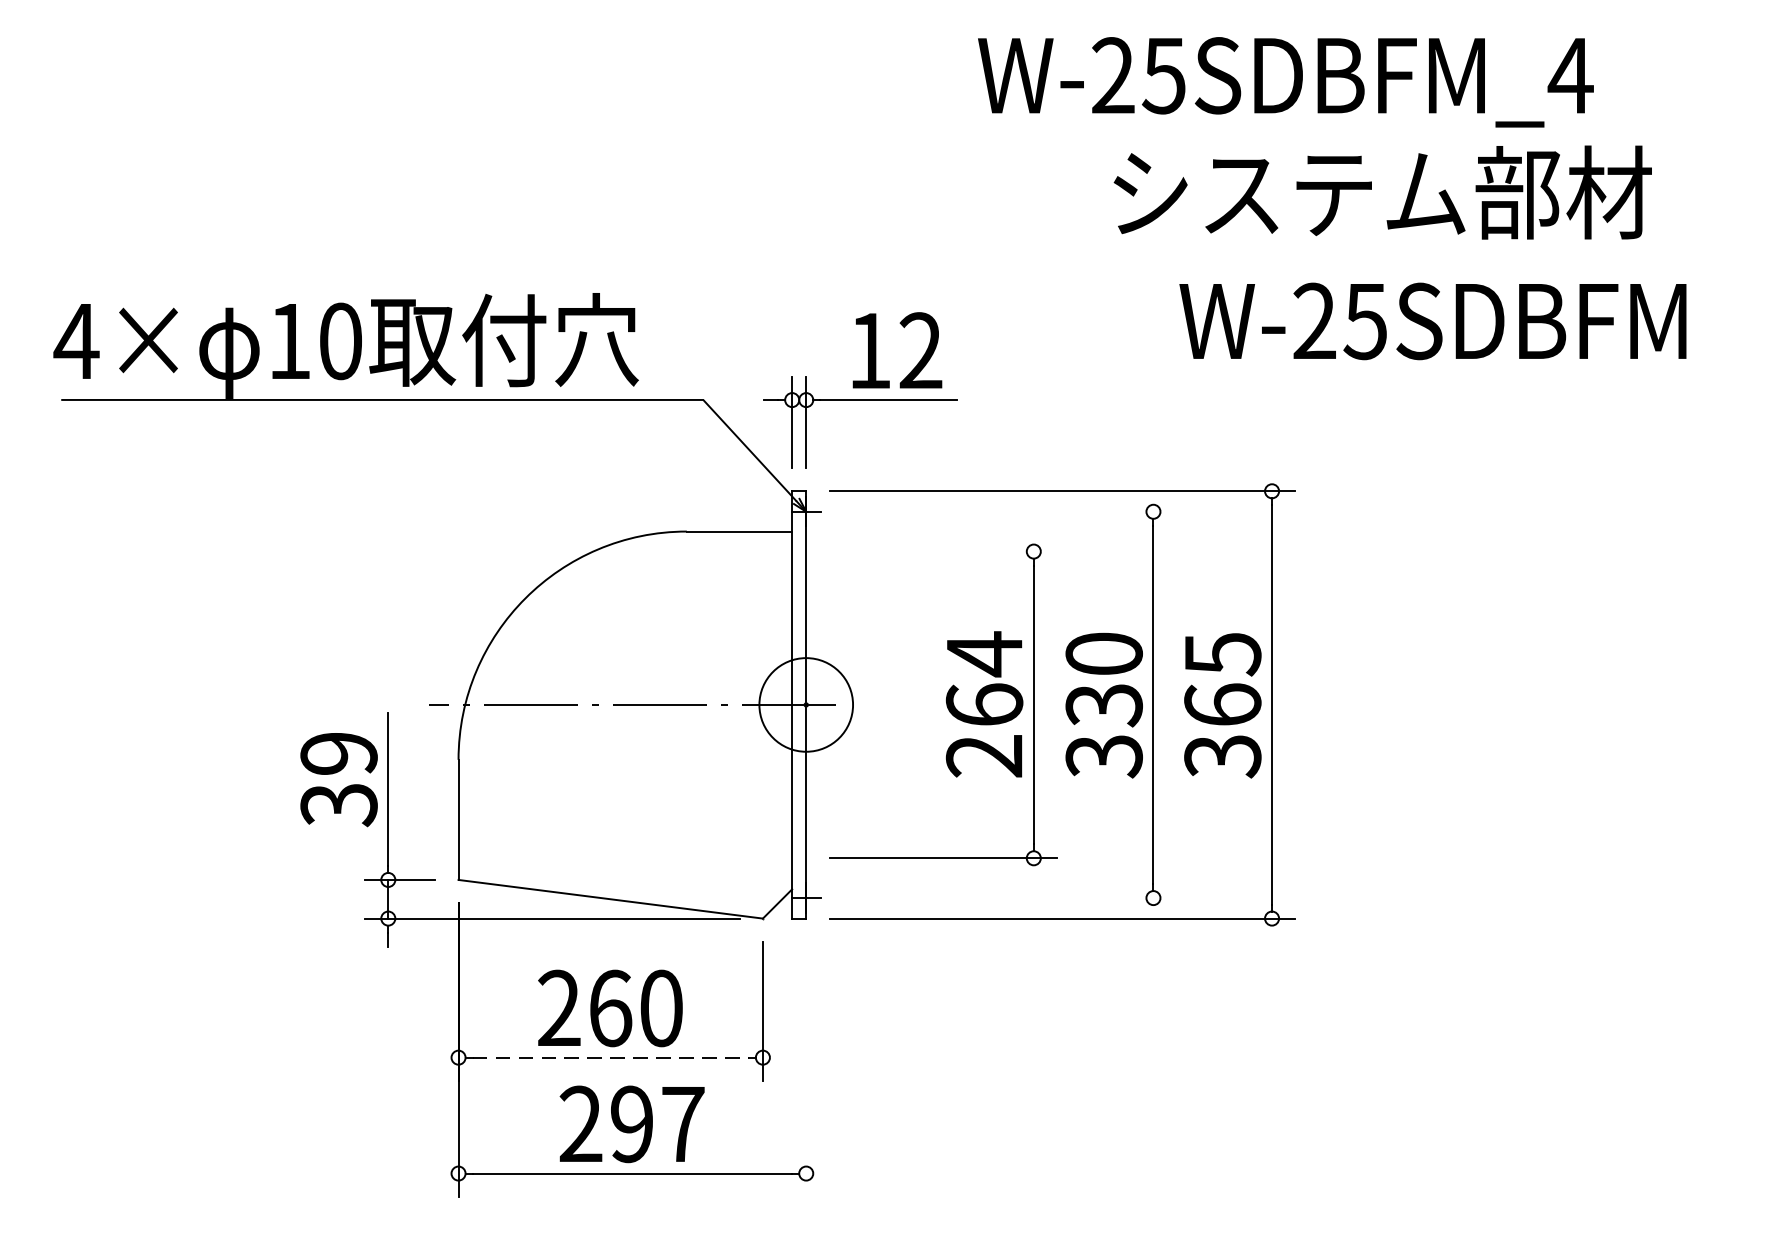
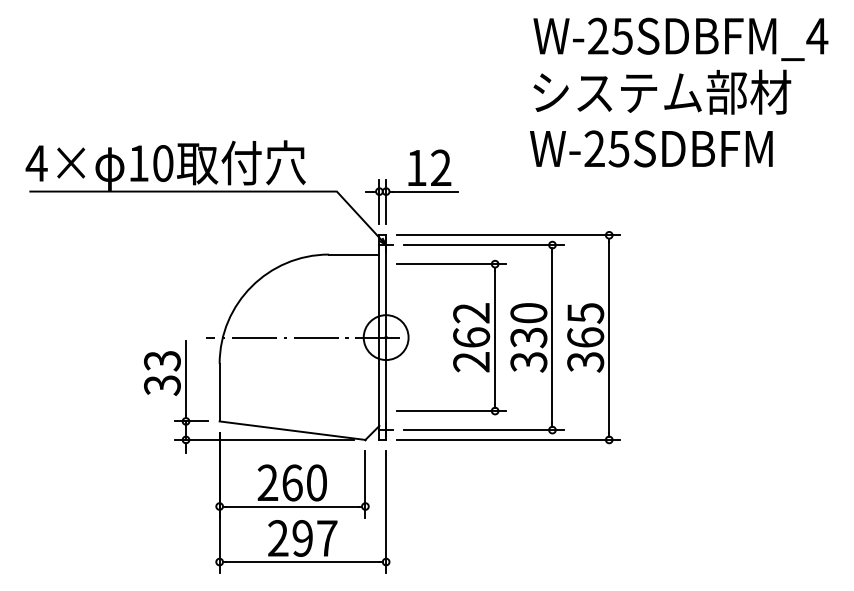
text: (1285, 80) -> (680, 38), moved
text: (1433, 320) -> (651, 148), moved
line: (1009, 512) -> (483, 245), added
line: (942, 552) -> (451, 264), added
text: (984, 654) -> (471, 313), 264 -> 262
text: (339, 754) -> (162, 361), 39 -> 33
line: (1009, 898) -> (483, 430), added
line: (612, 1057) -> (293, 506), dashed -> solid
line: (806, 1070) -> (386, 512), added

